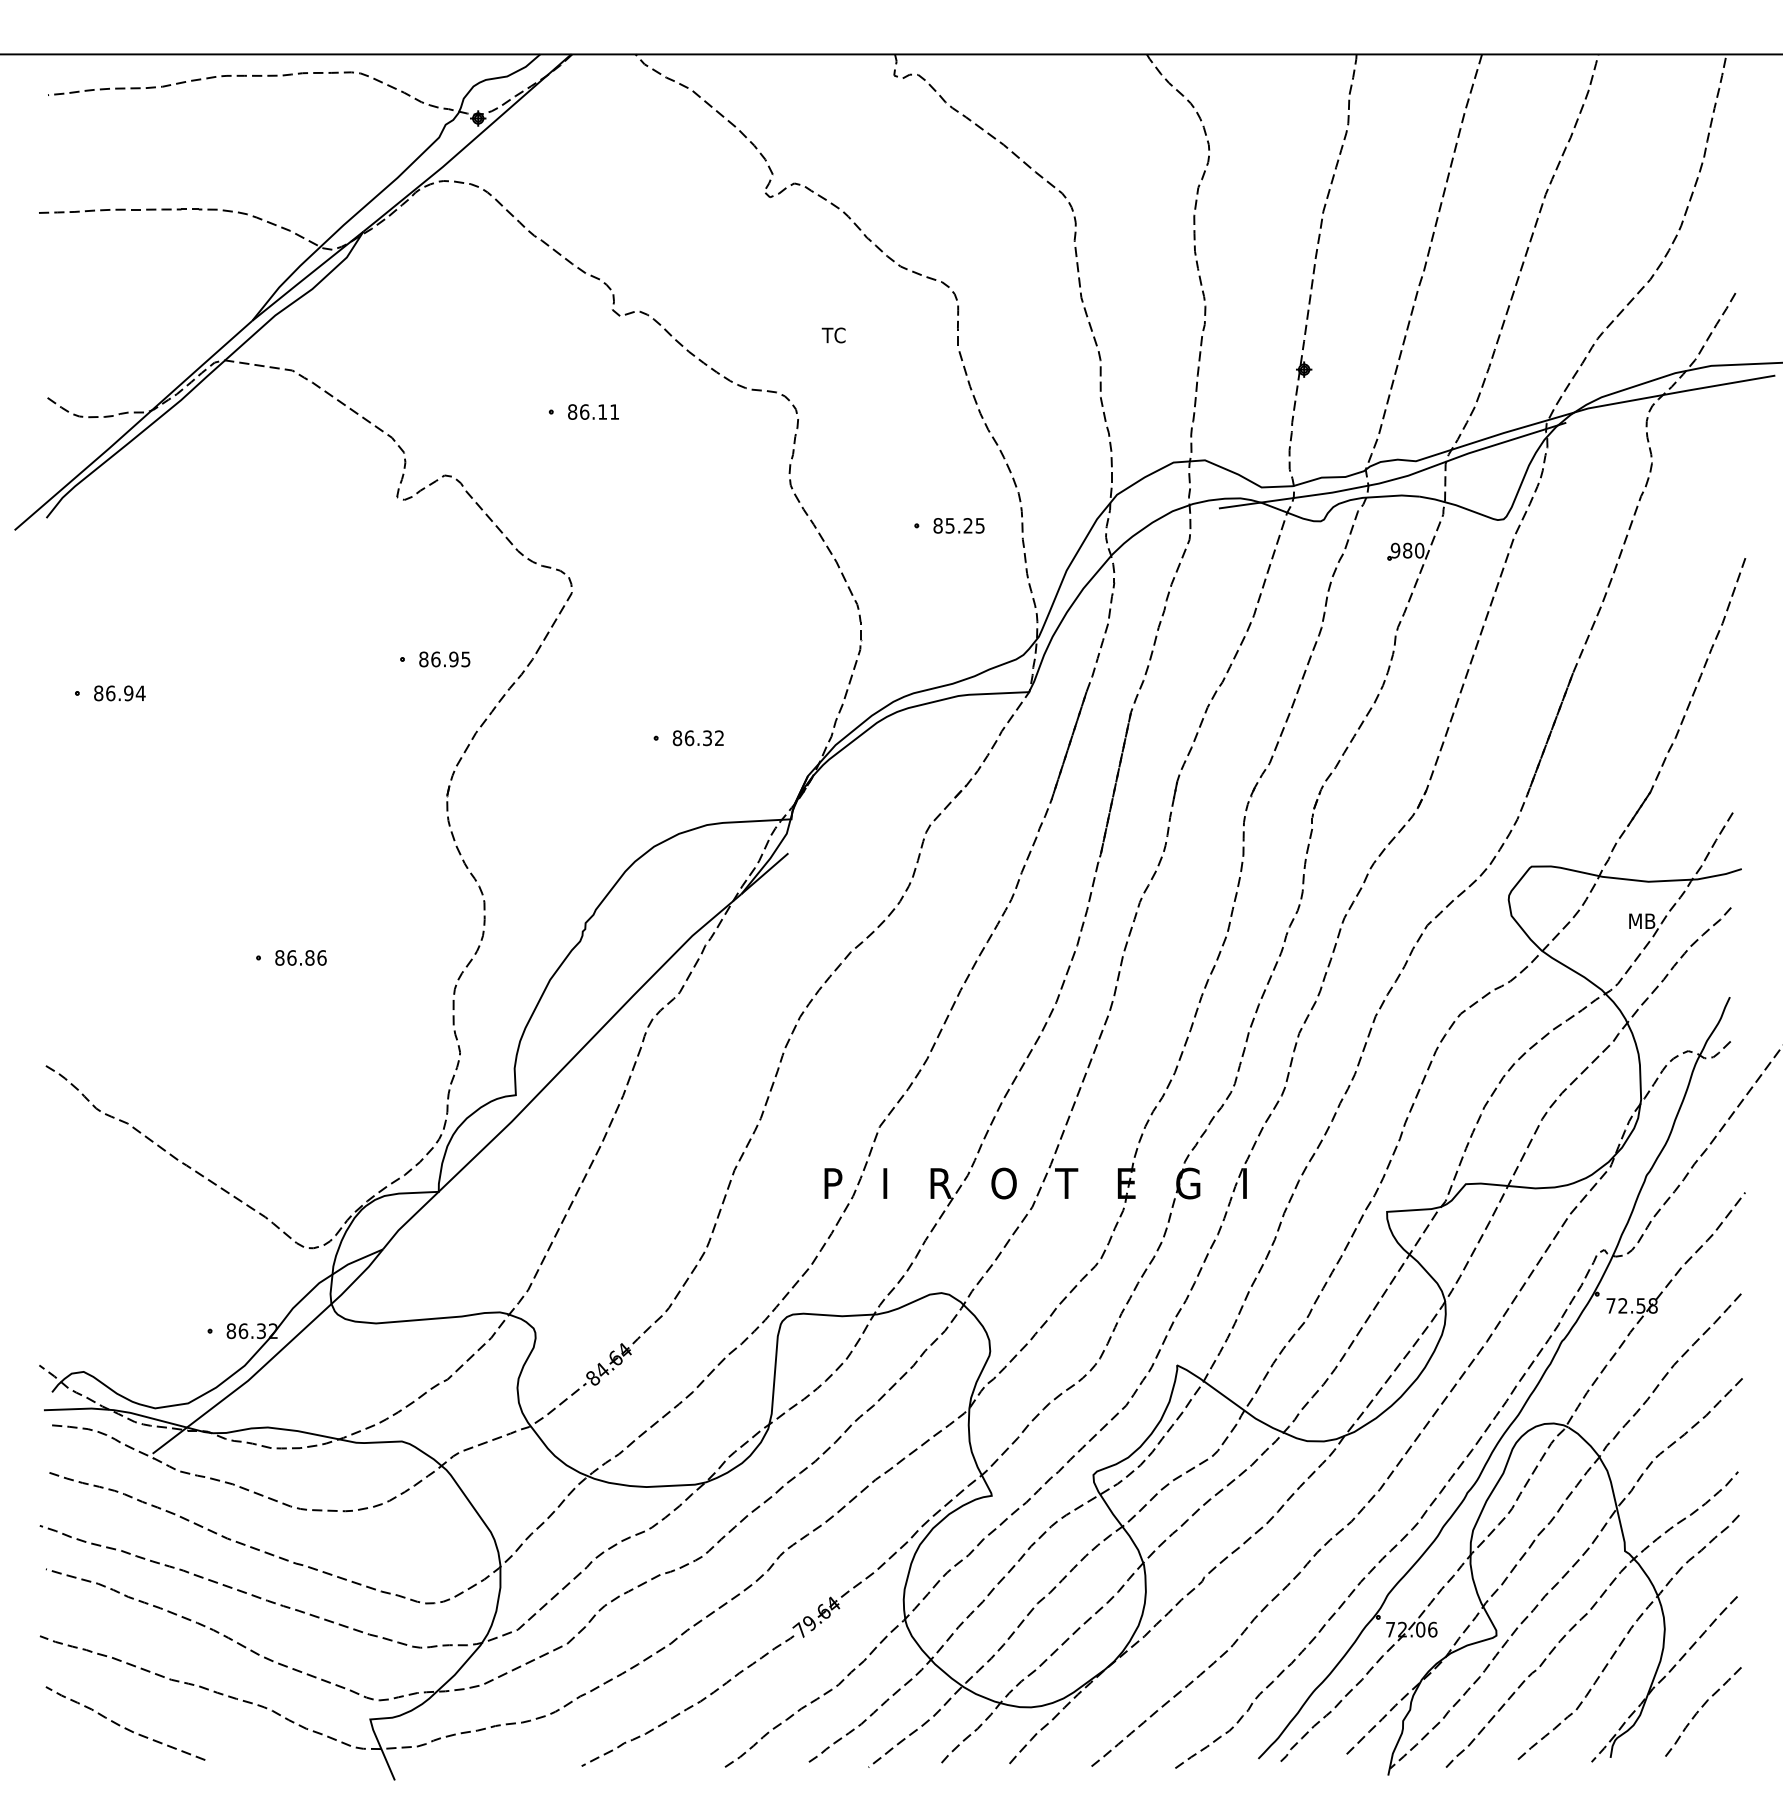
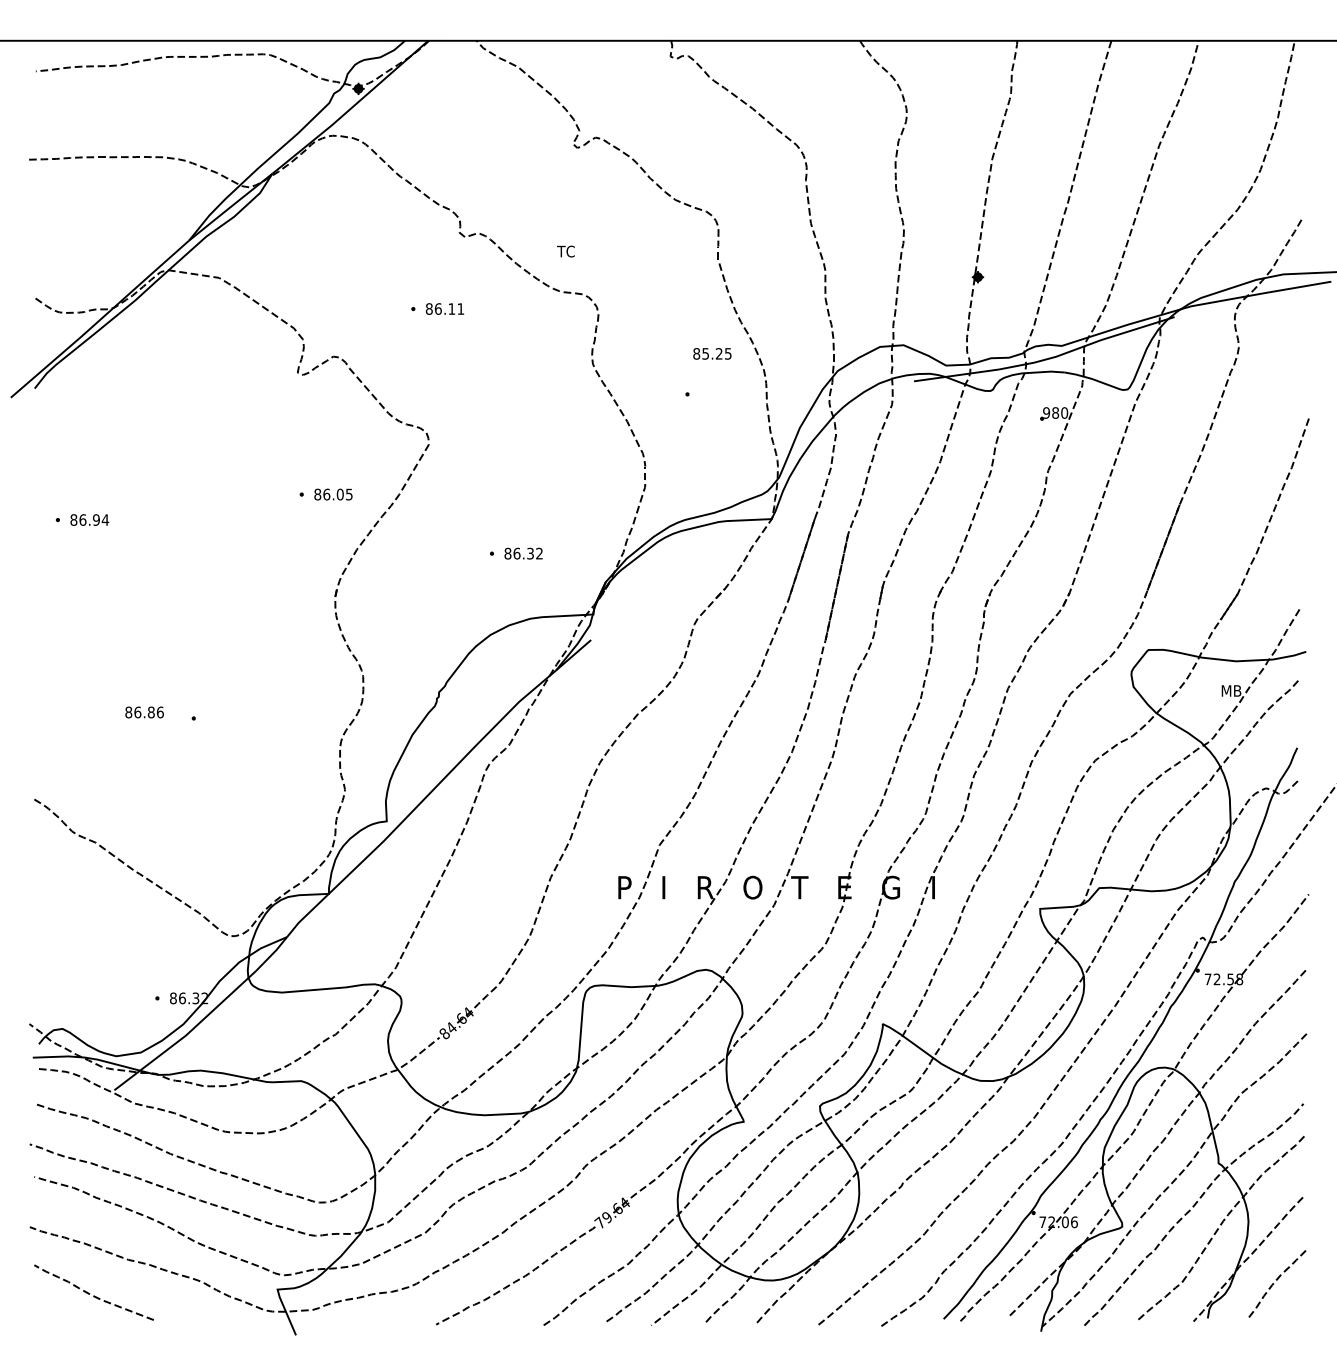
text: (833, 335) -> (565, 251), moved
text: (958, 525) -> (712, 353), moved
text: (453, 659) -> (340, 494), 86.95 -> 86.05
text: (300, 957) -> (144, 712), moved

